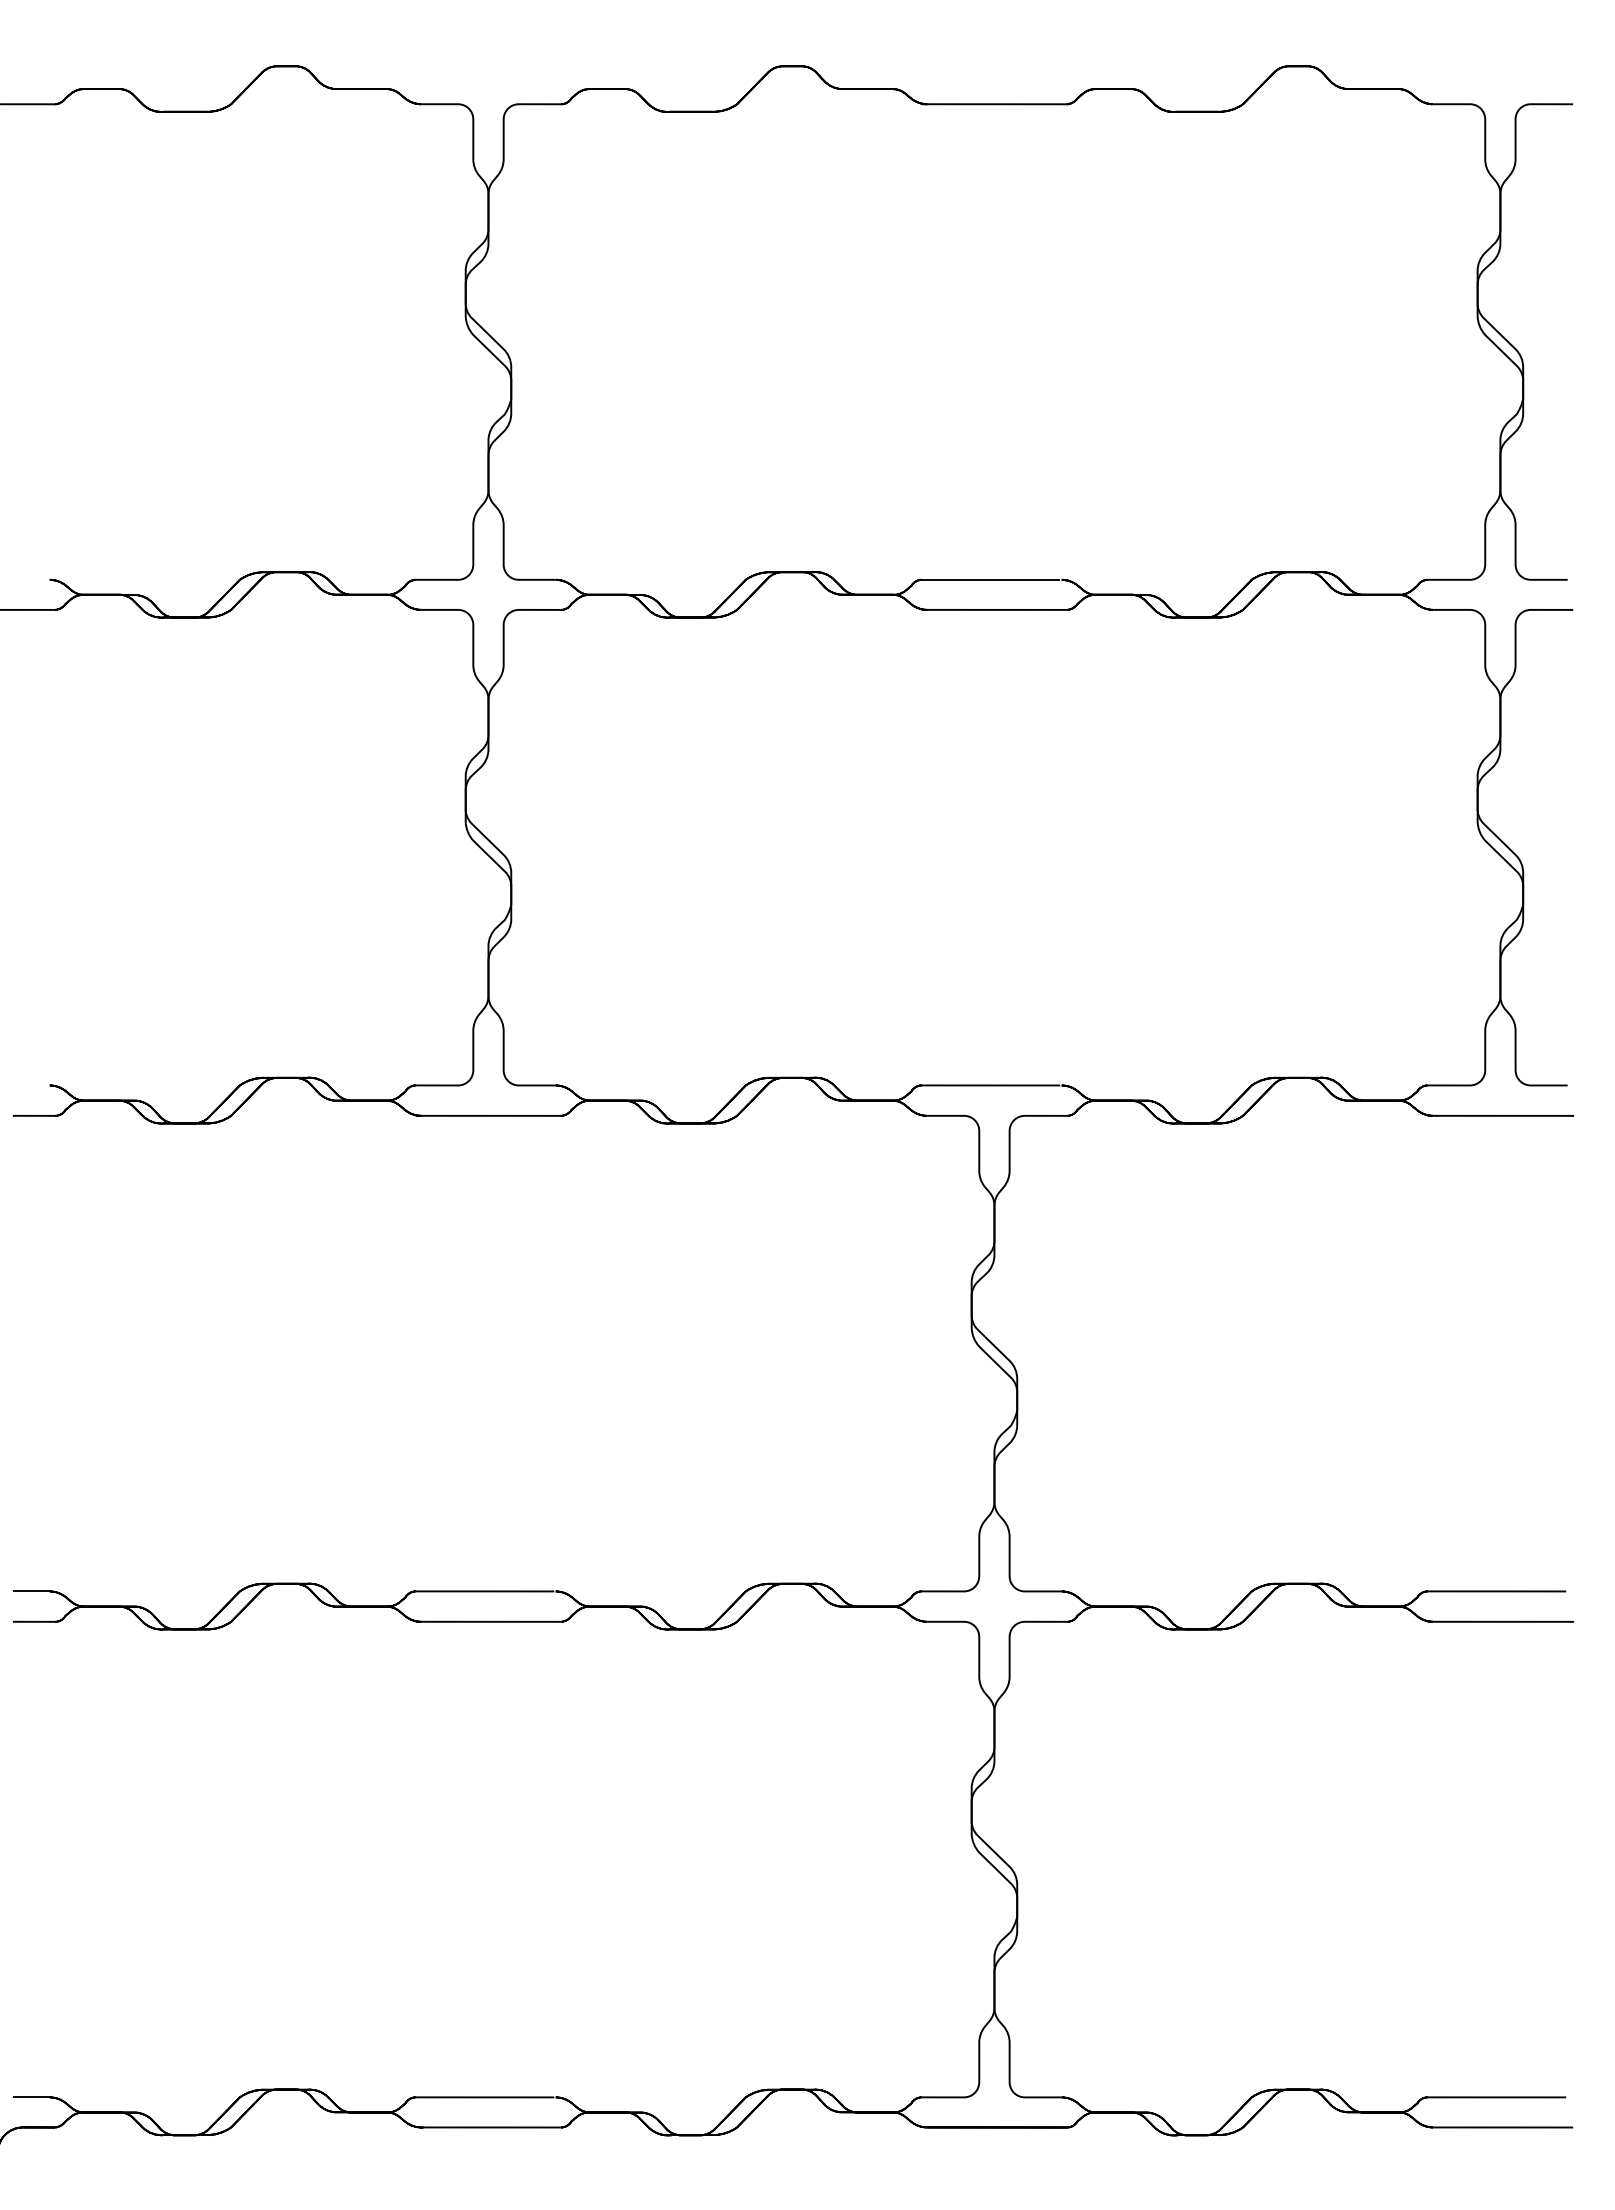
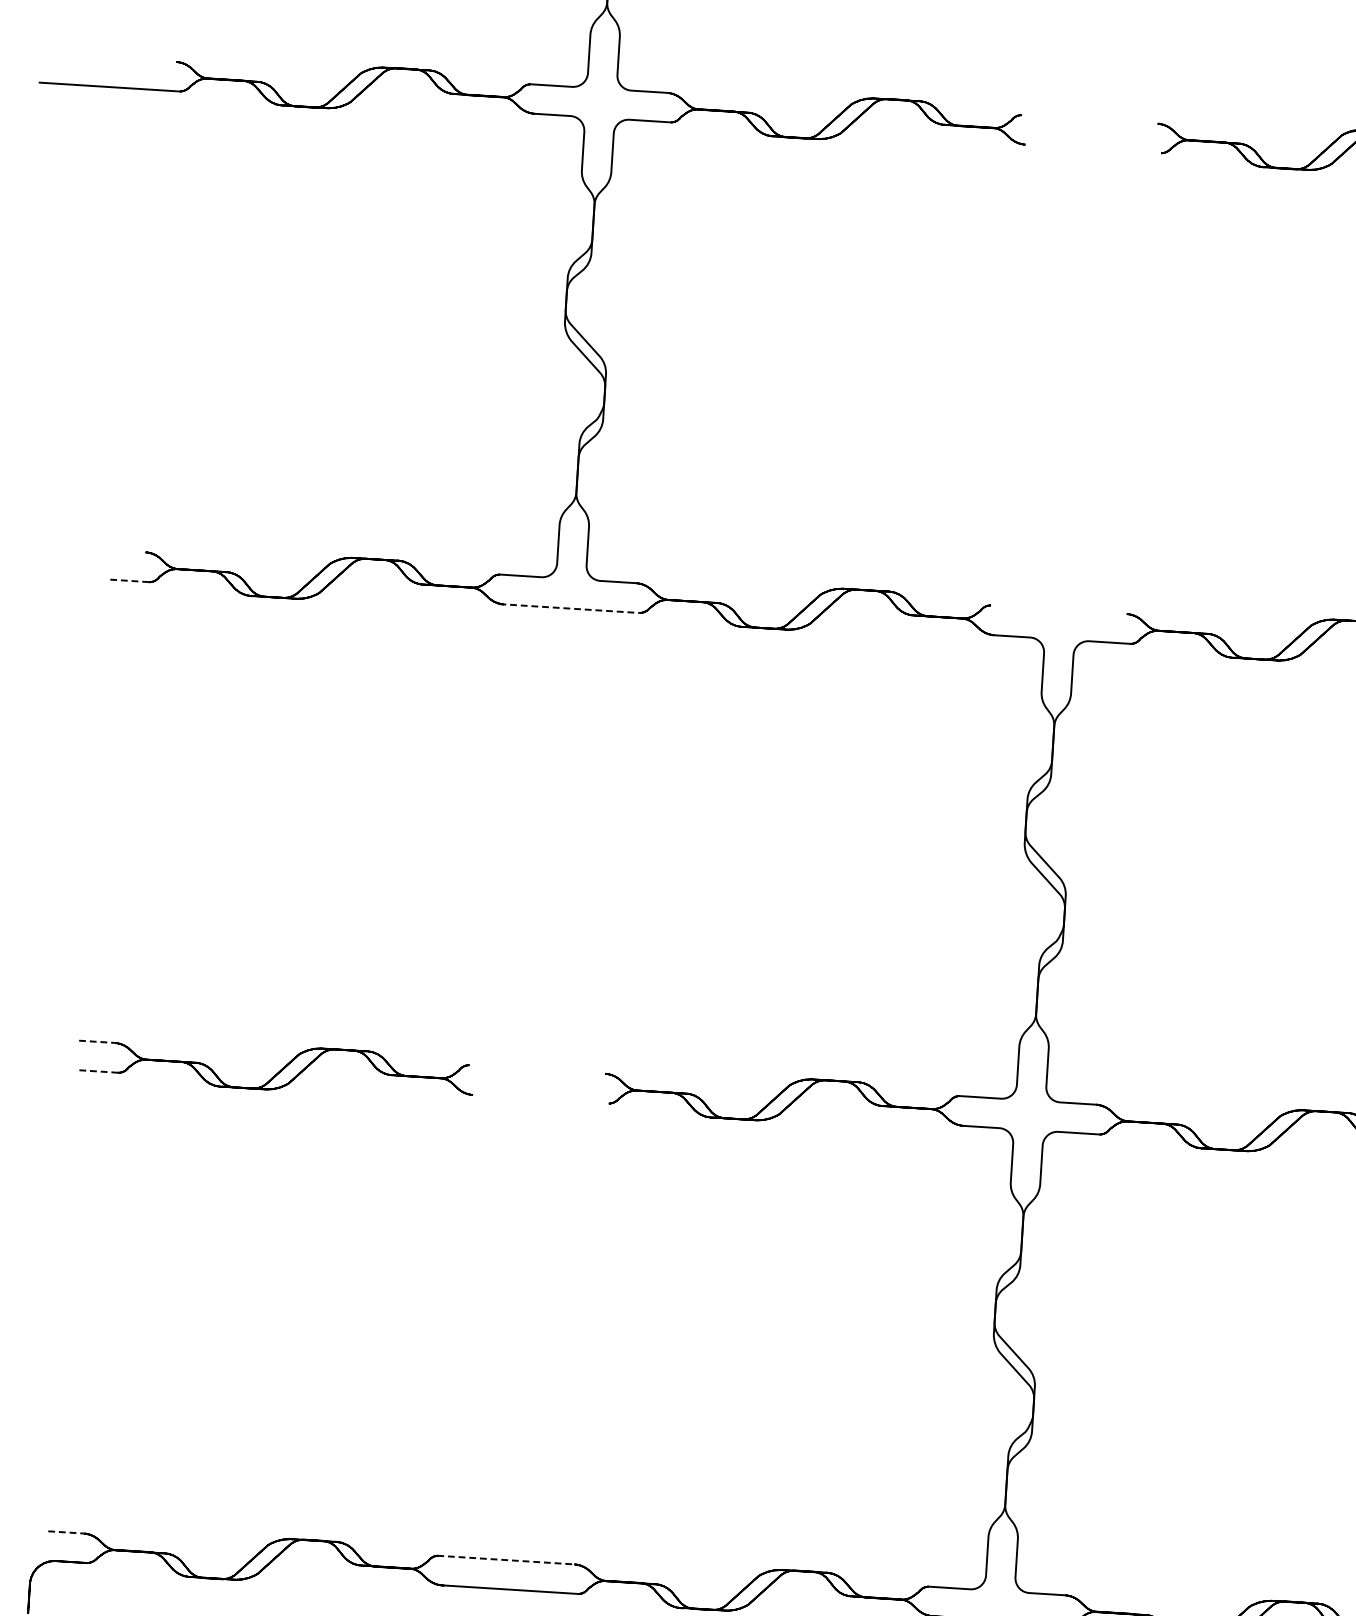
line: (990, 579) -> (1088, 119), removed
line: (994, 609) -> (1090, 148), removed
line: (990, 1085) -> (1057, 609), removed
line: (33, 1115) -> (127, 580), solid -> dashed
line: (489, 1115) -> (570, 608), solid -> dashed
line: (31, 1591) -> (96, 1041), solid -> dashed
line: (484, 1591) -> (536, 1069), removed
line: (33, 1621) -> (97, 1071), solid -> dashed
line: (488, 1621) -> (538, 1098), removed
line: (31, 2097) -> (66, 1532), solid -> dashed
line: (484, 2097) -> (505, 1560), solid -> dashed

